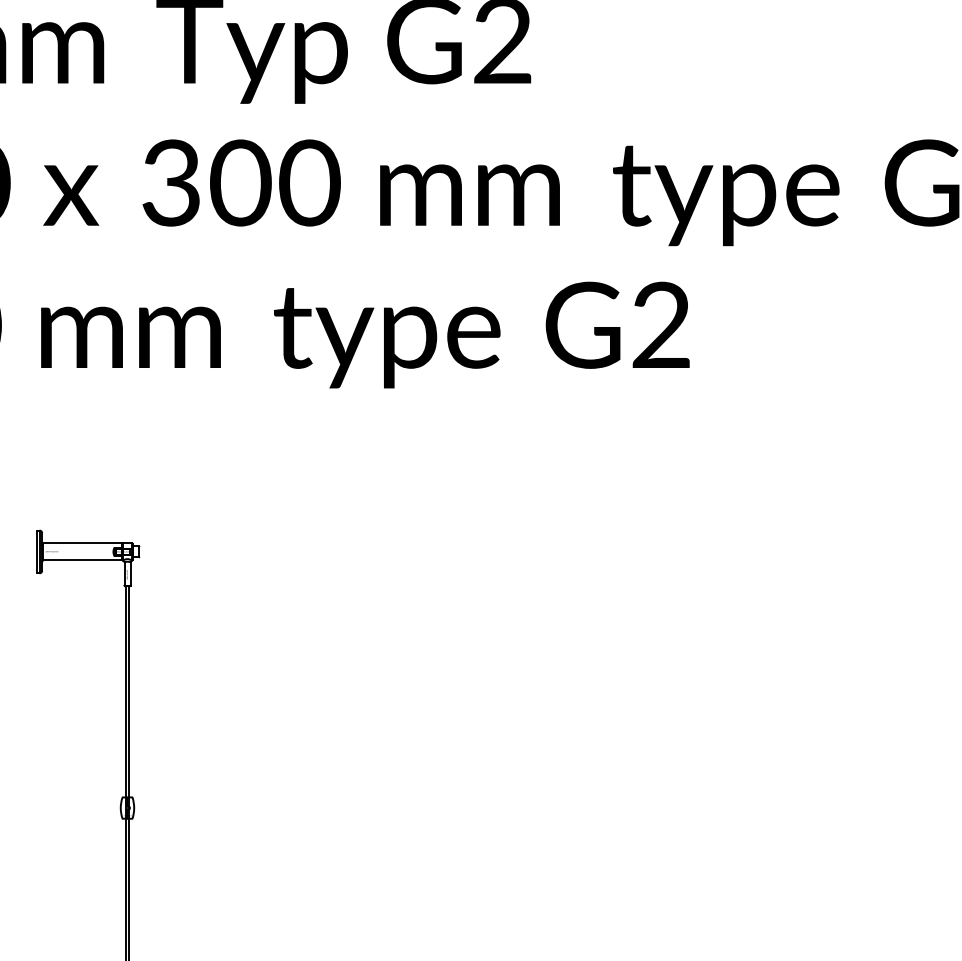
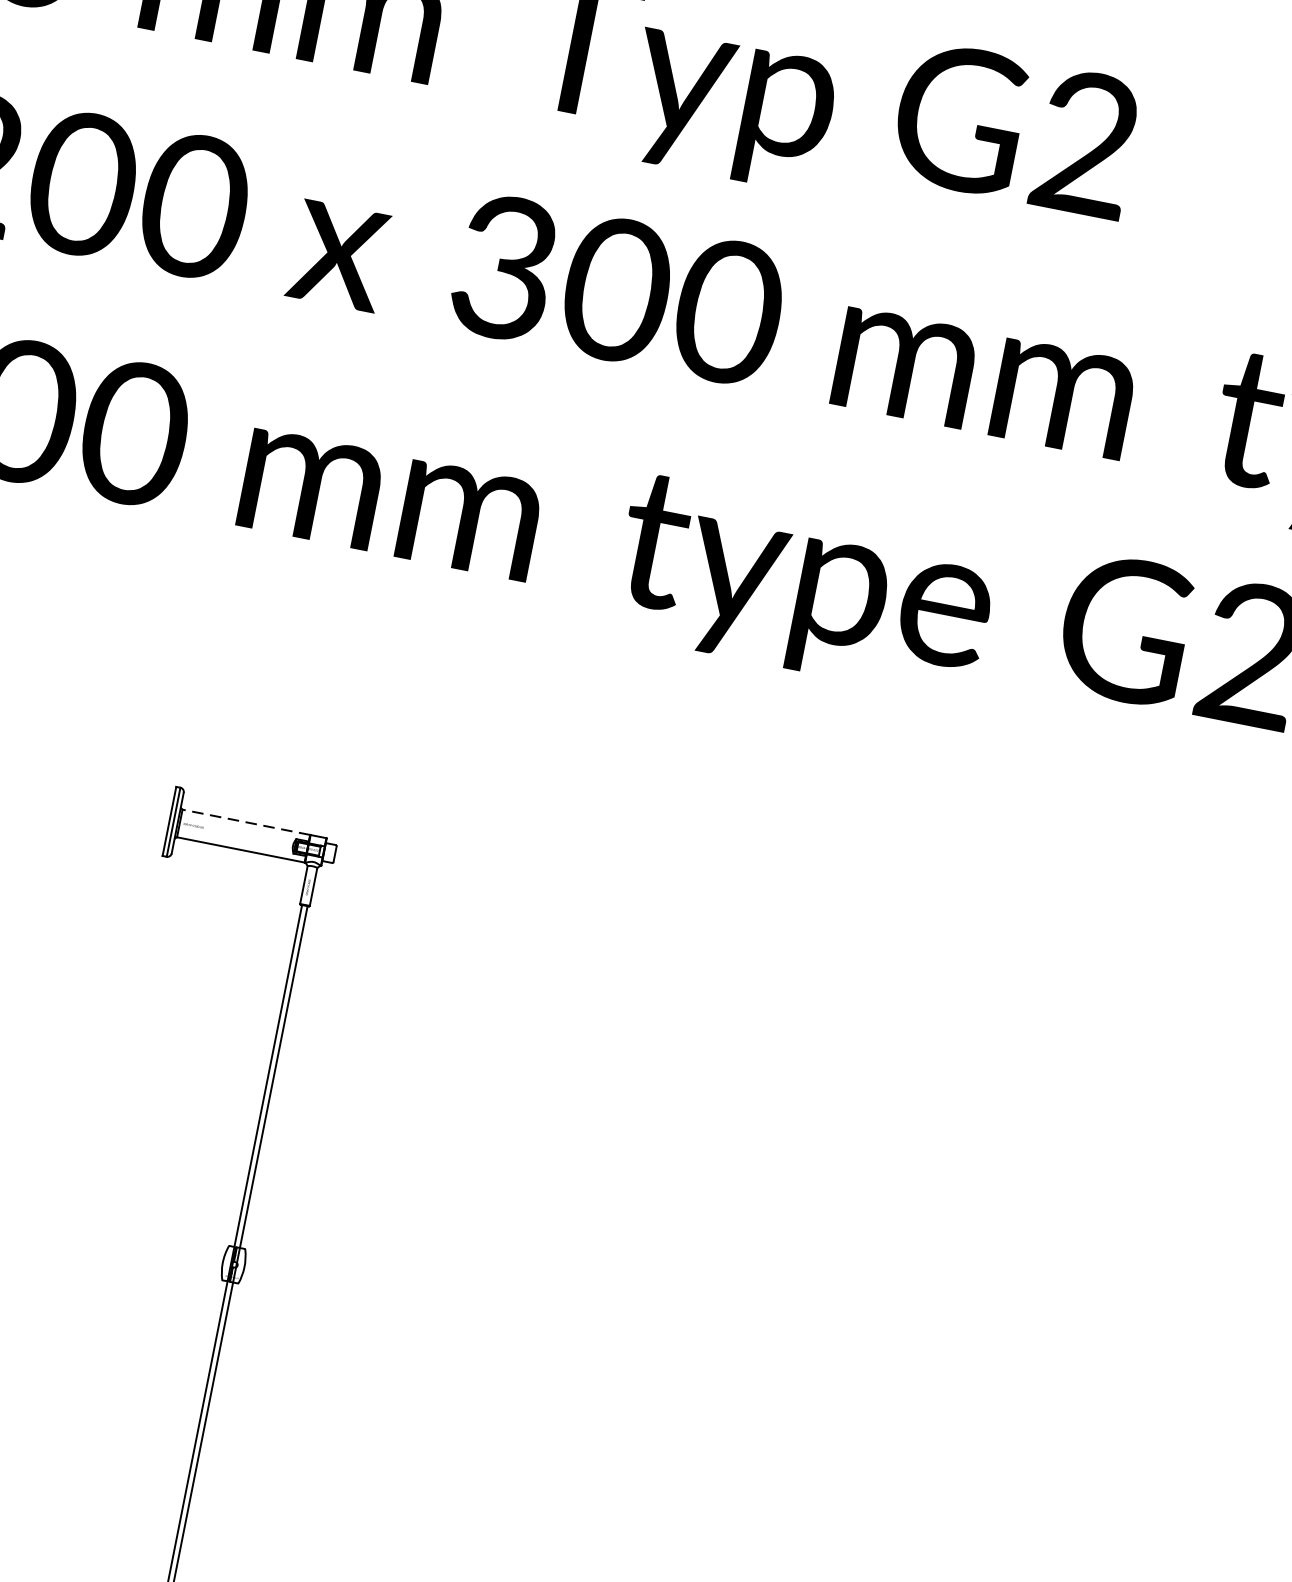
line: (82, 543) -> (245, 822), solid -> dashed

